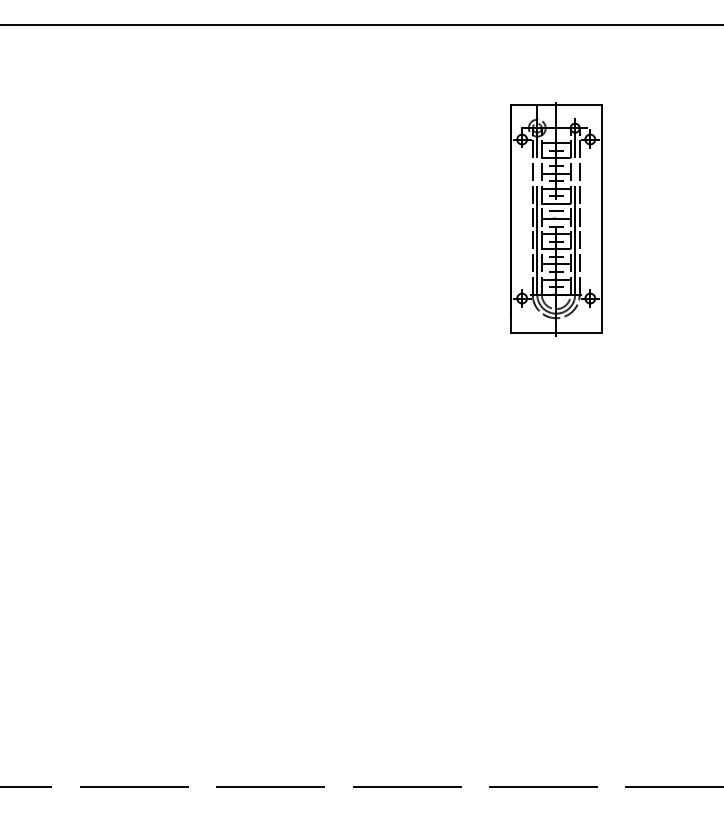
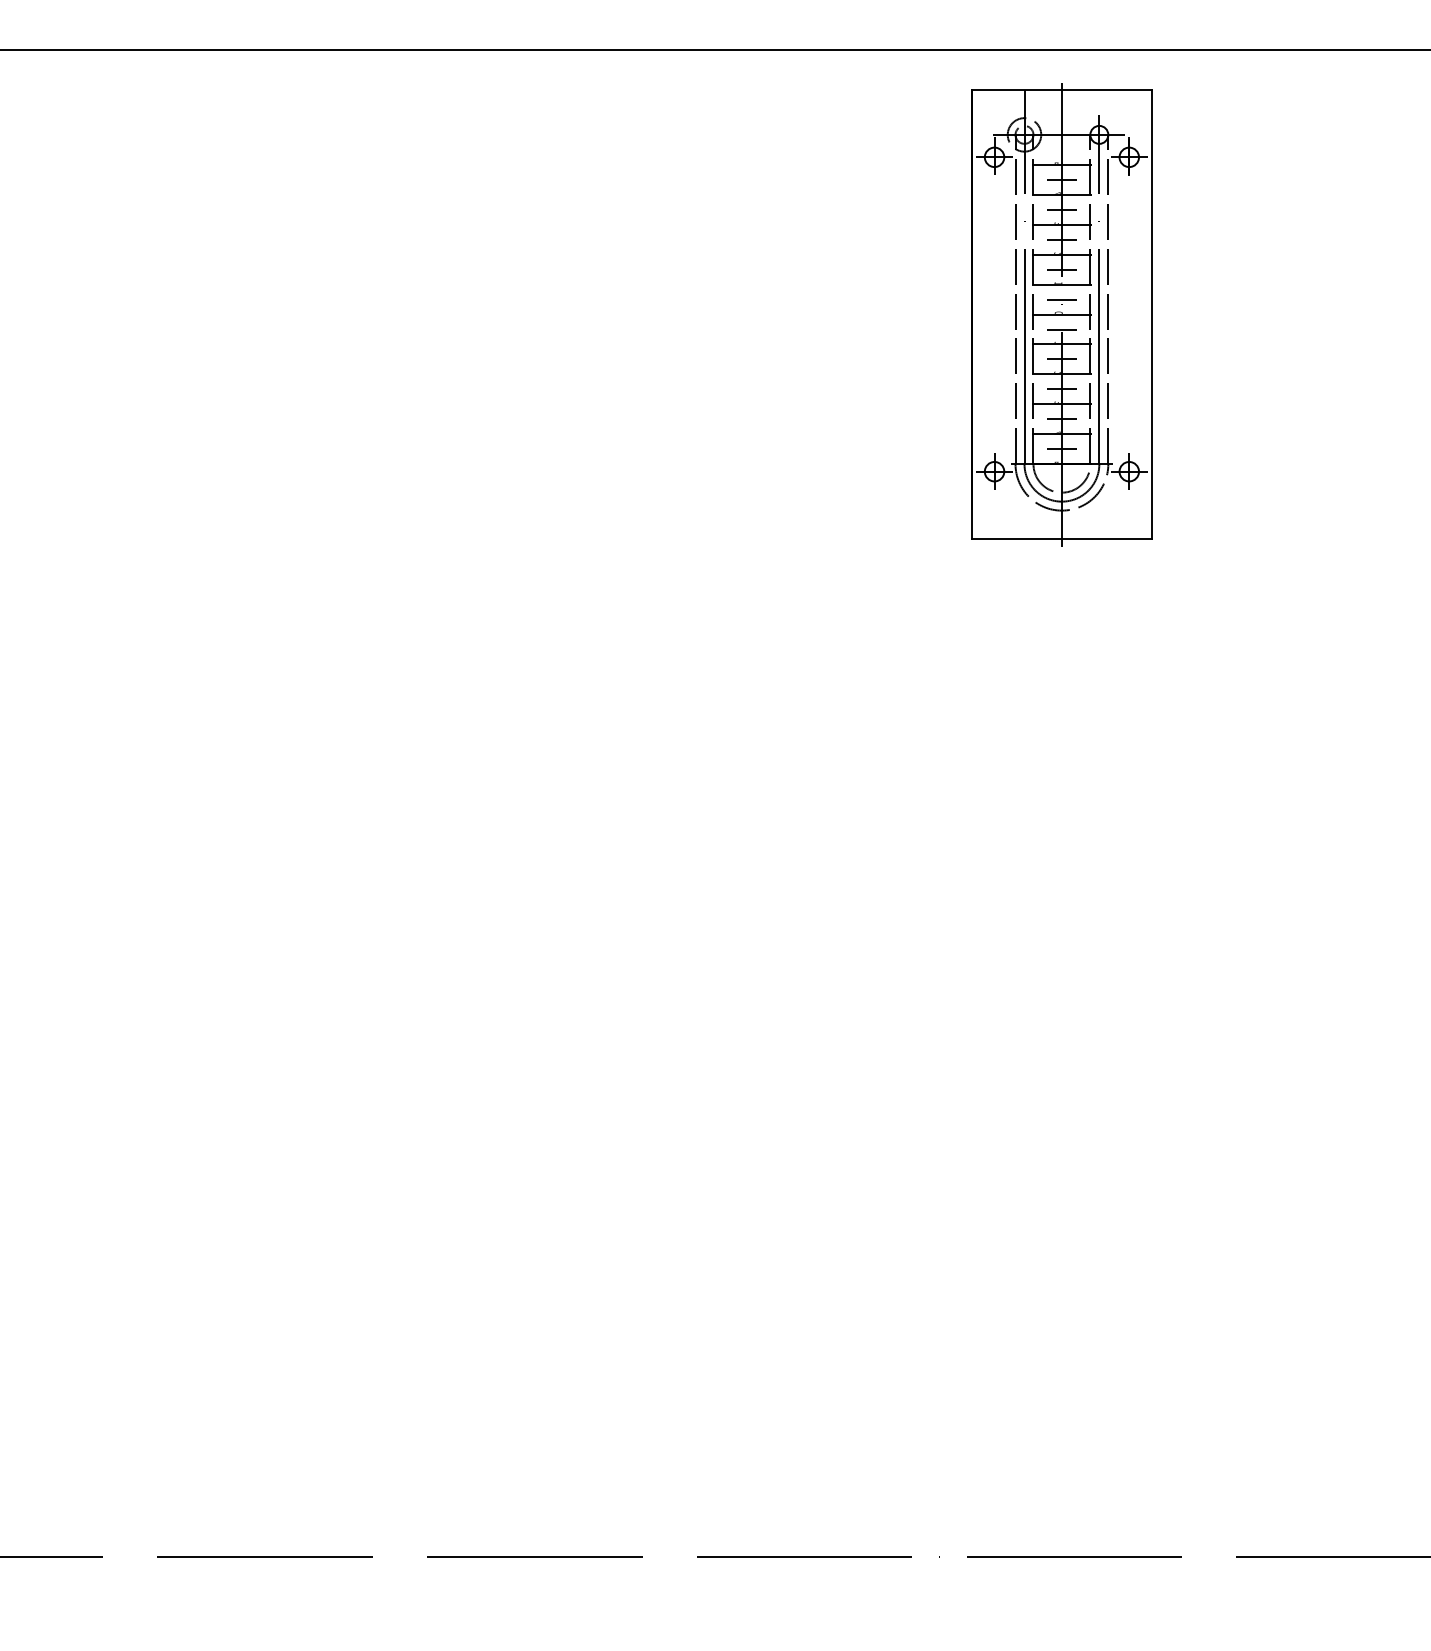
part: (556, 219) -> (1062, 315), moved

